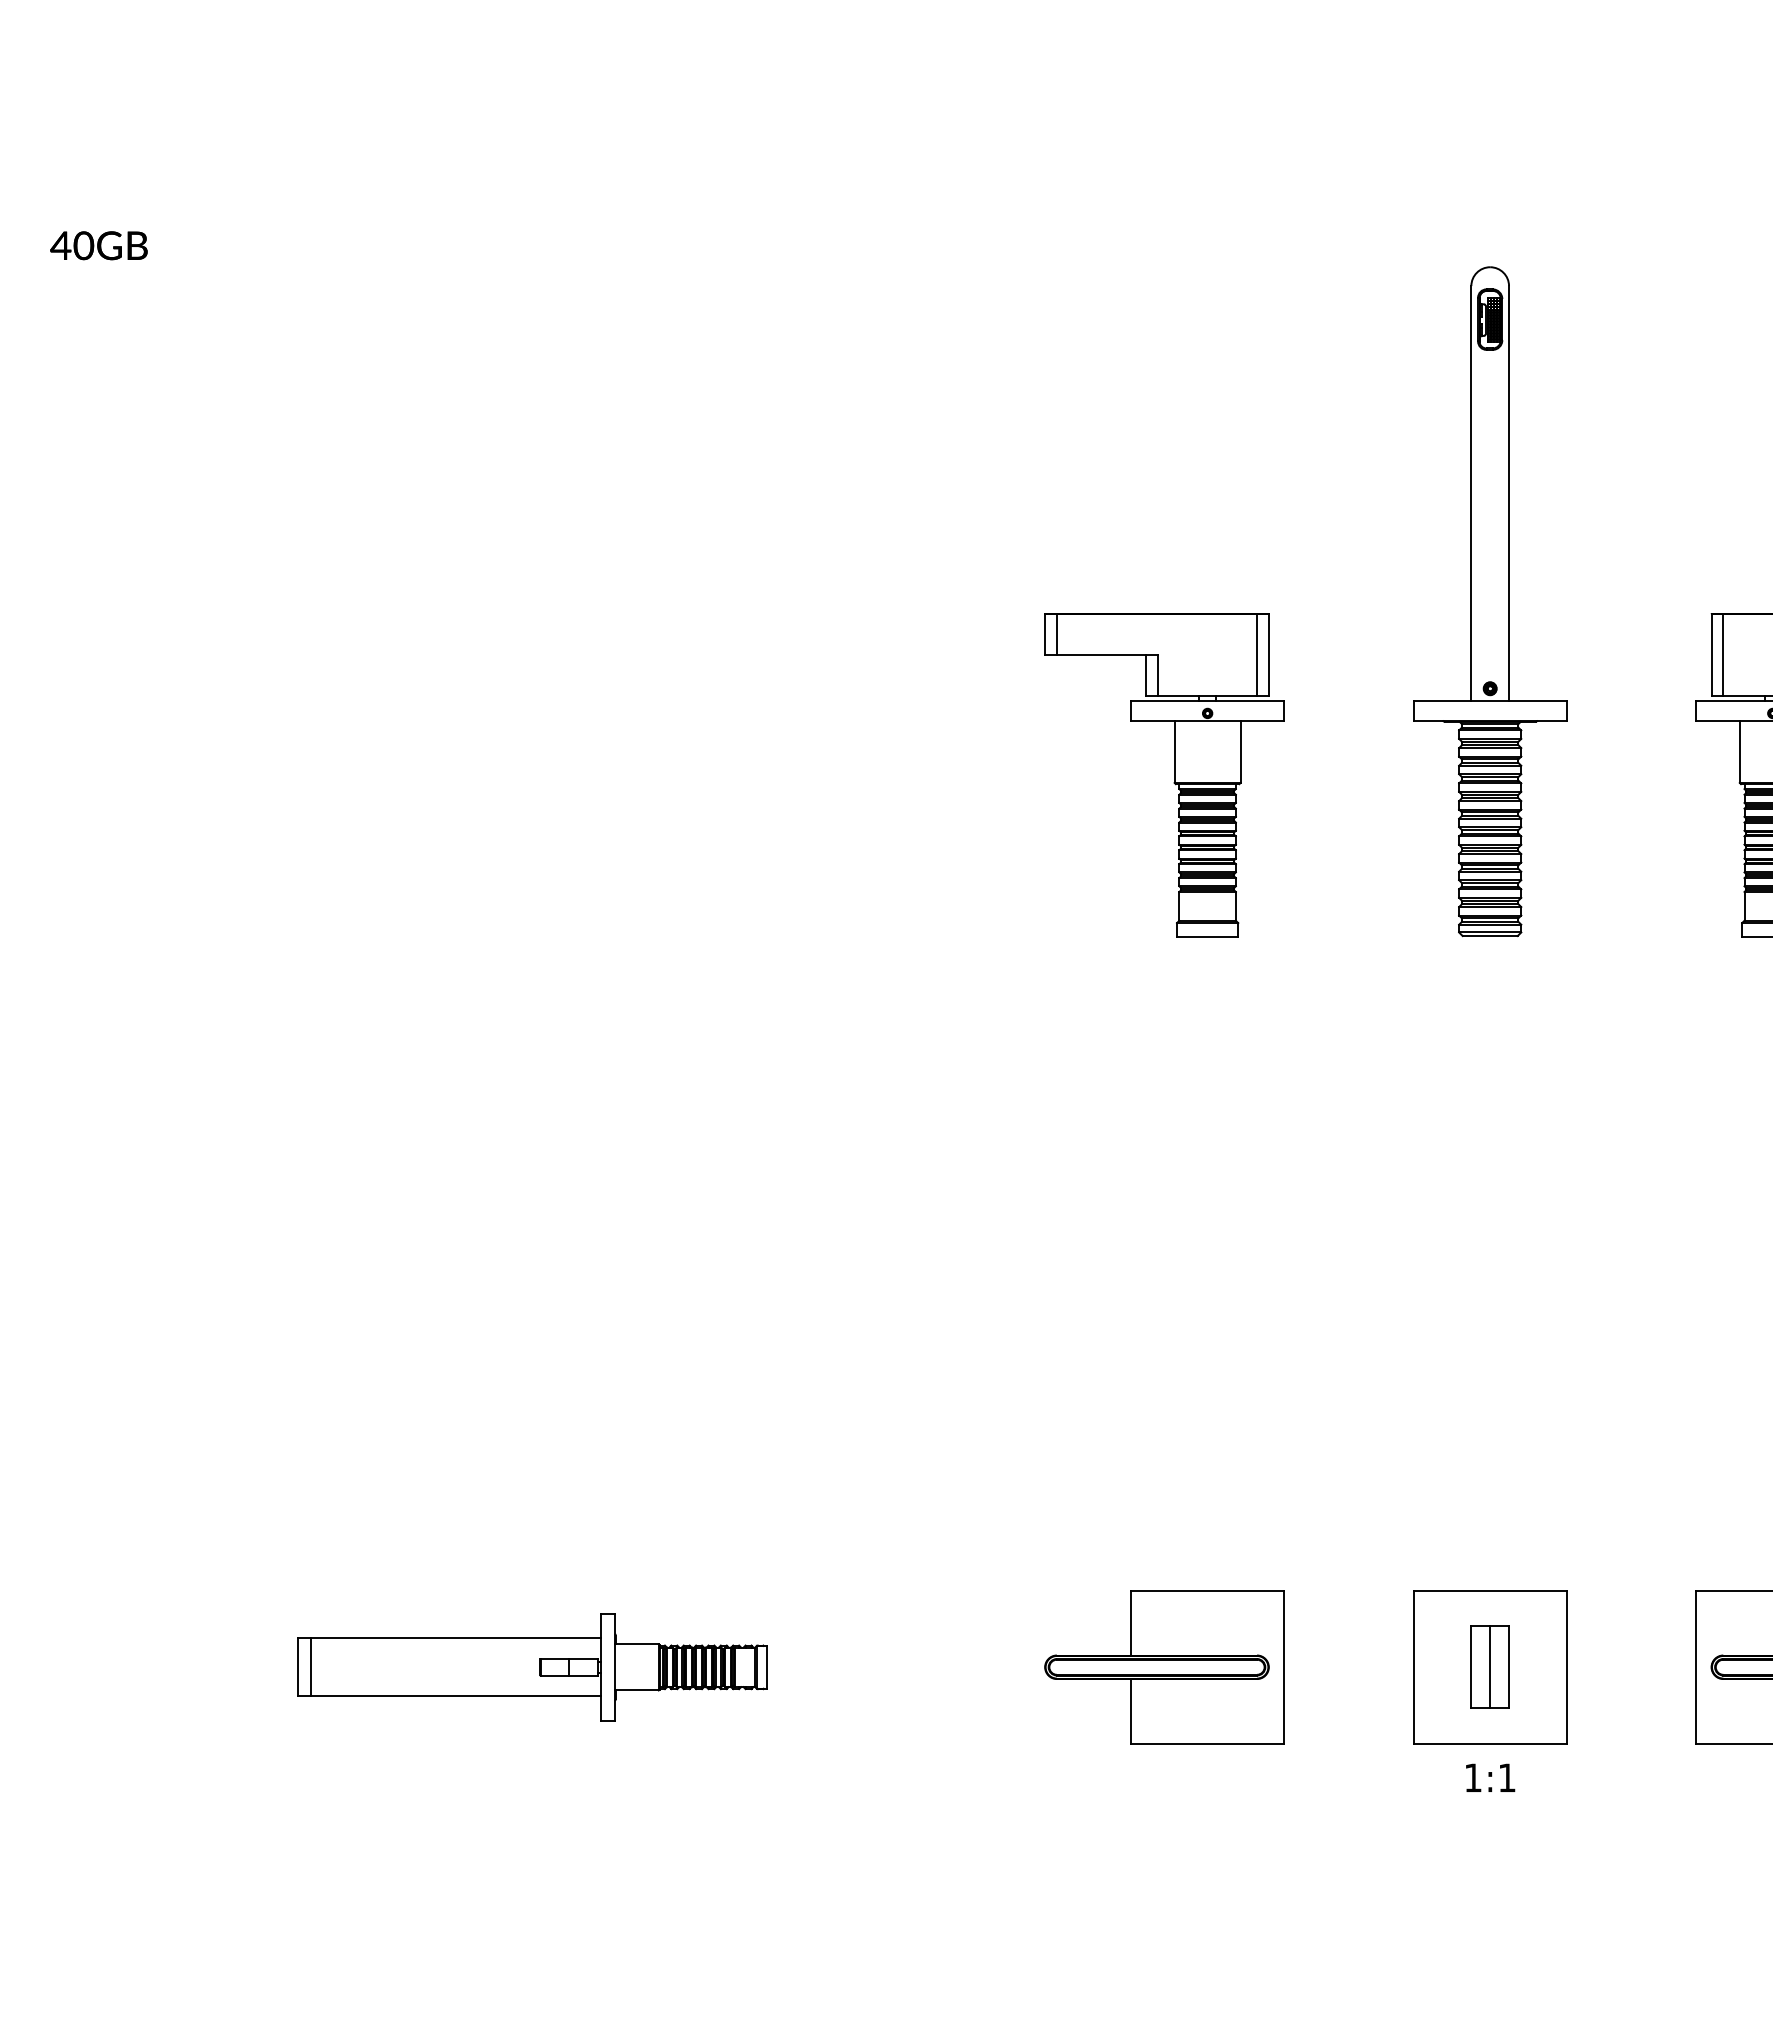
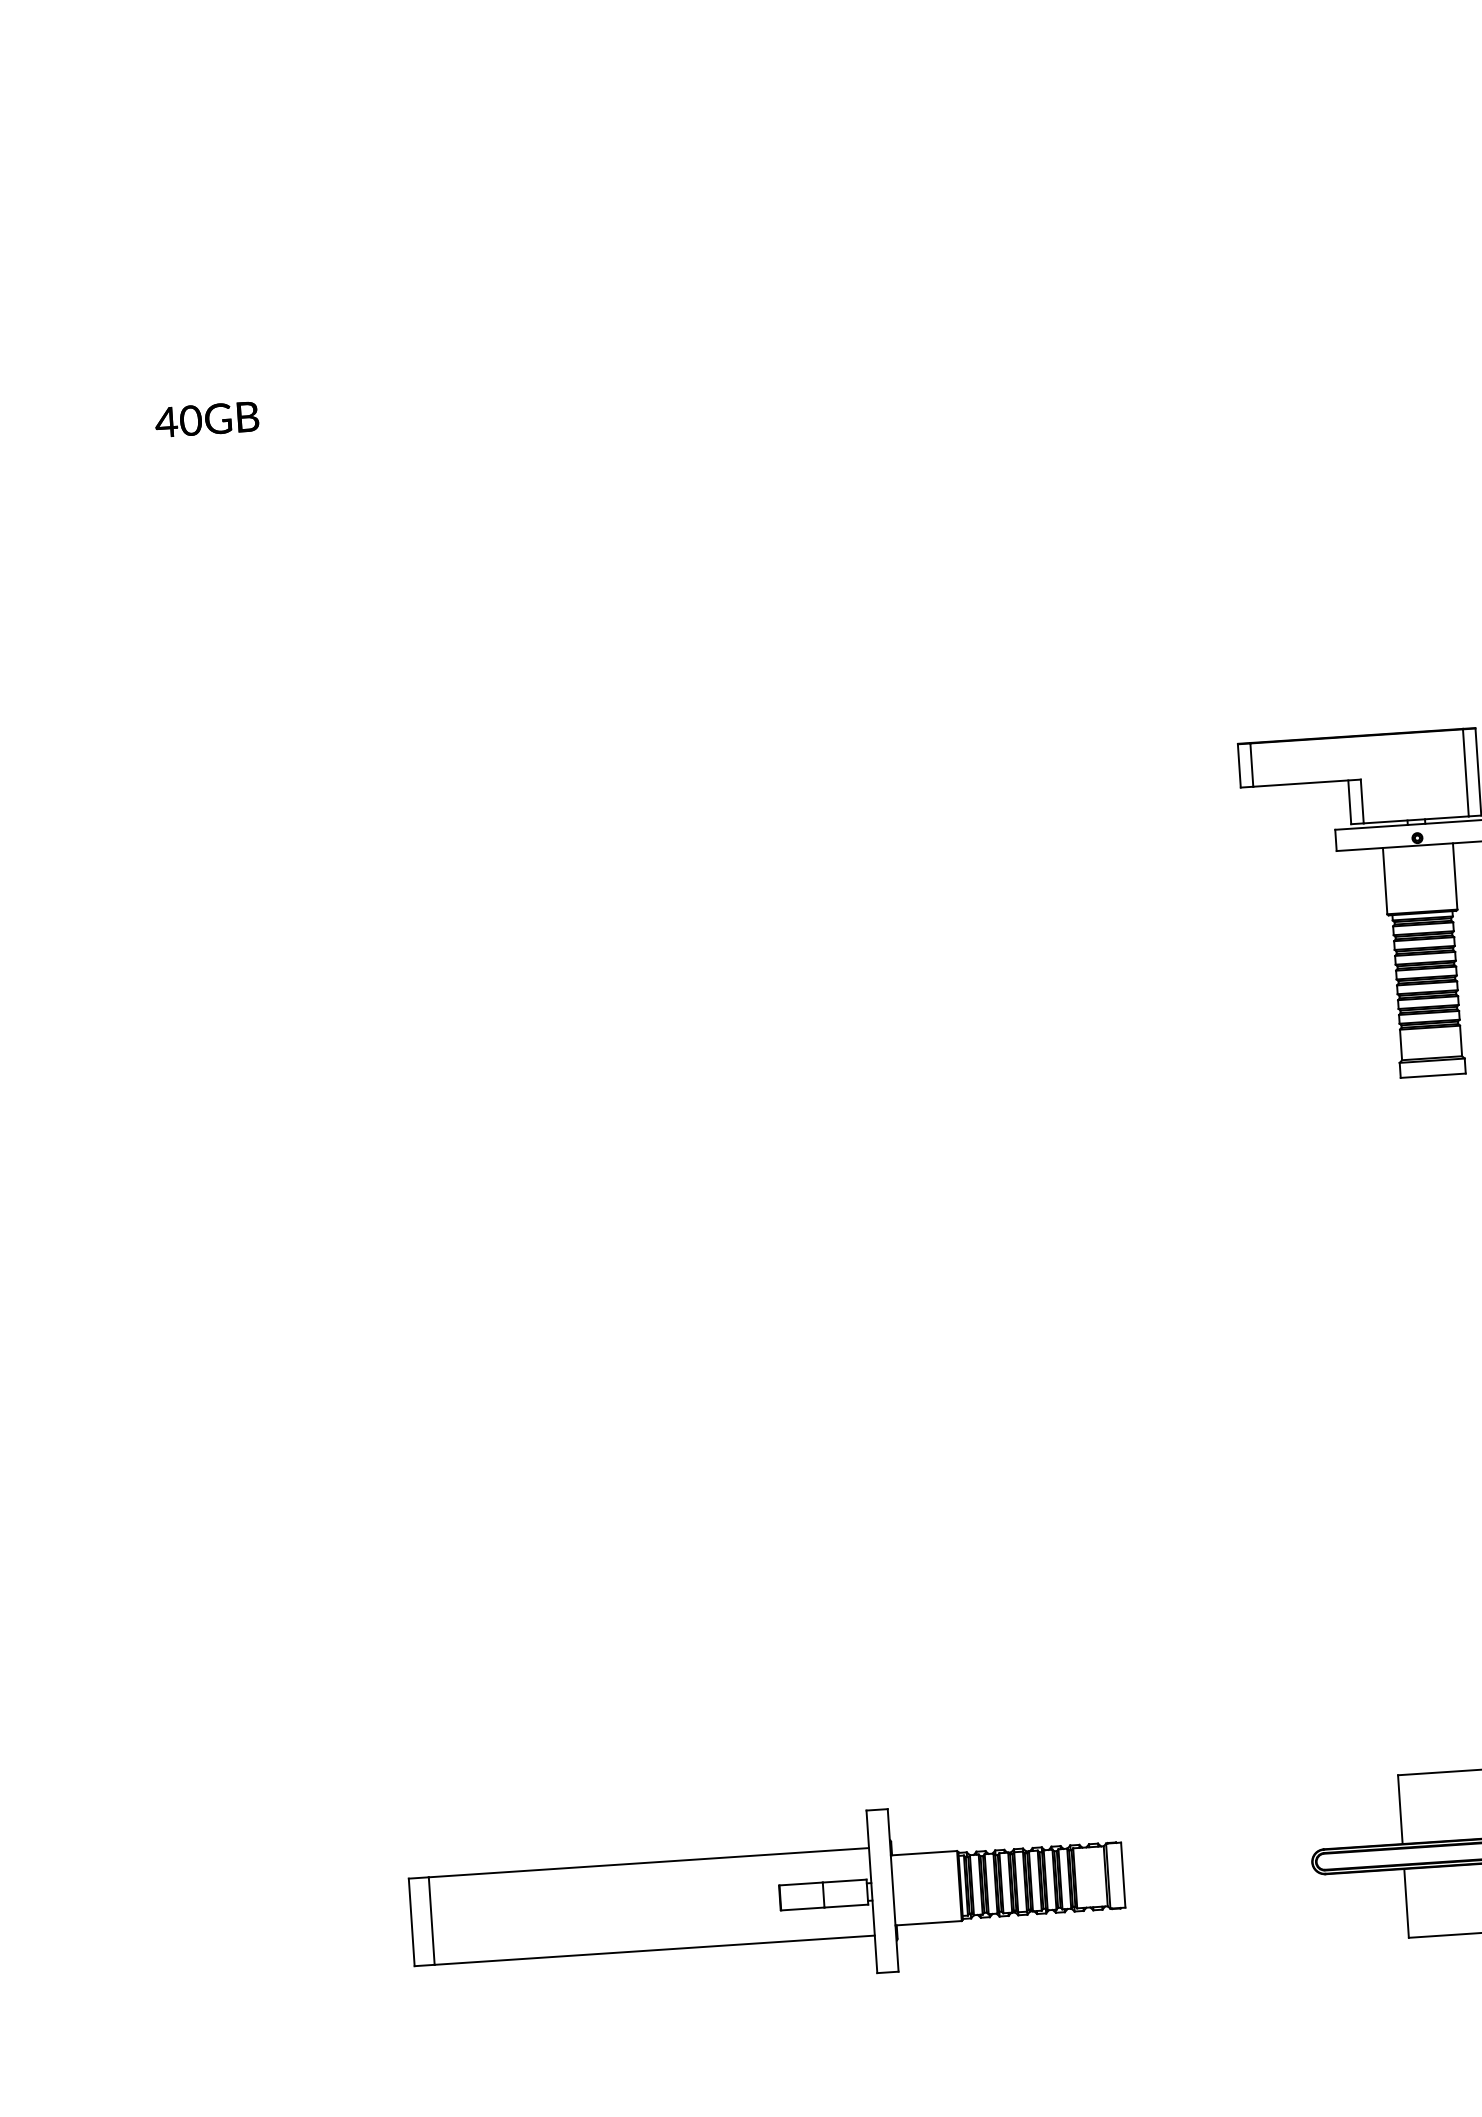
part: (531, 1667) -> (766, 1899), size x1.43

